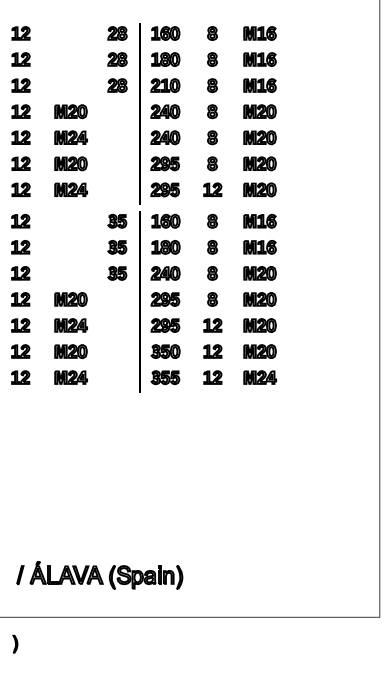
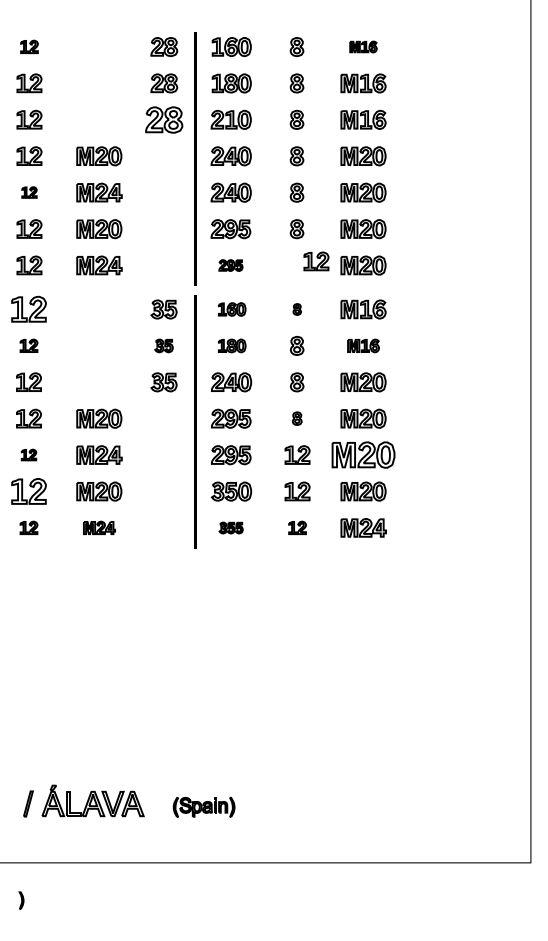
part: (21, 33) -> (29, 46), size x0.7
part: (260, 33) -> (363, 46), size x0.6
part: (117, 85) -> (164, 119), size x1.4
part: (21, 137) -> (29, 192), size x0.6
part: (164, 189) -> (230, 265), size x0.6
part: (212, 189) -> (316, 261), moved
part: (20, 221) -> (28, 309), size x1.4
part: (166, 221) -> (232, 309), size x0.7
part: (212, 221) -> (297, 309), size x0.6
part: (20, 247) -> (28, 345), size x0.7
part: (116, 247) -> (163, 345), size x0.7
part: (166, 247) -> (232, 345), size x0.7
part: (260, 247) -> (363, 345), size x0.7
part: (212, 299) -> (297, 418), size x0.7
part: (20, 325) -> (28, 454), size x0.6
part: (260, 325) -> (363, 455), size x1.4
part: (20, 351) -> (28, 491), size x1.4
part: (20, 377) -> (28, 527), size x0.7
part: (71, 377) -> (99, 527), size x0.7
part: (164, 377) -> (230, 527), size x0.6
part: (212, 377) -> (297, 527), size x0.7
part: (145, 577) -> (203, 807), size x0.6
part: (15, 644) -> (21, 900), size x0.7

